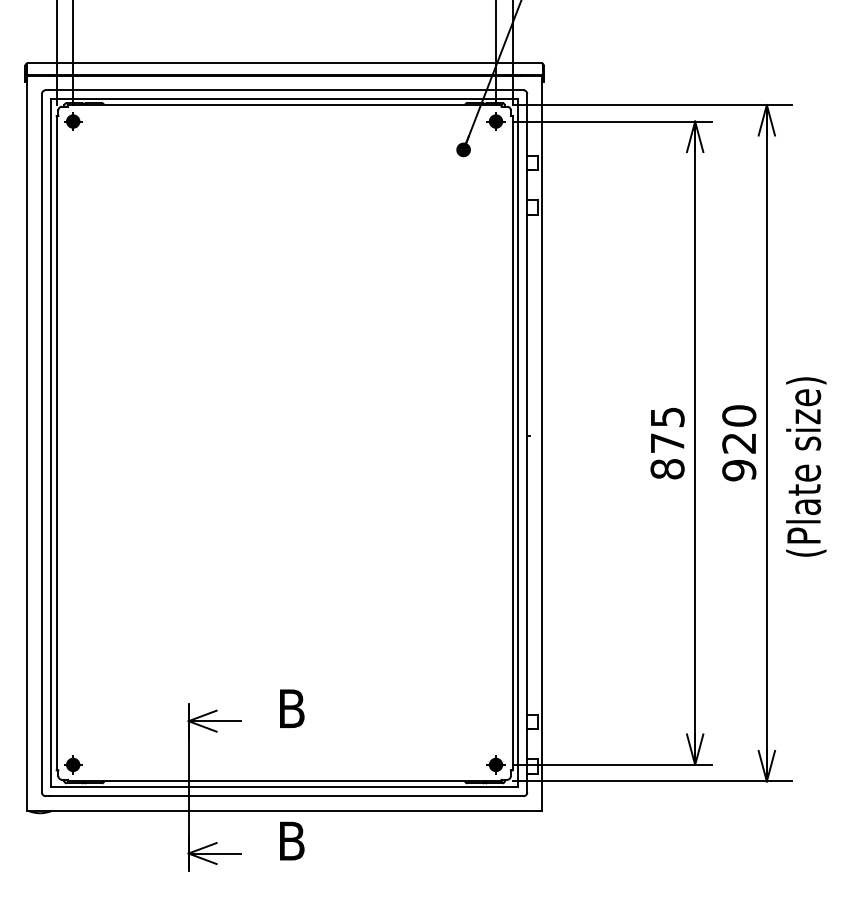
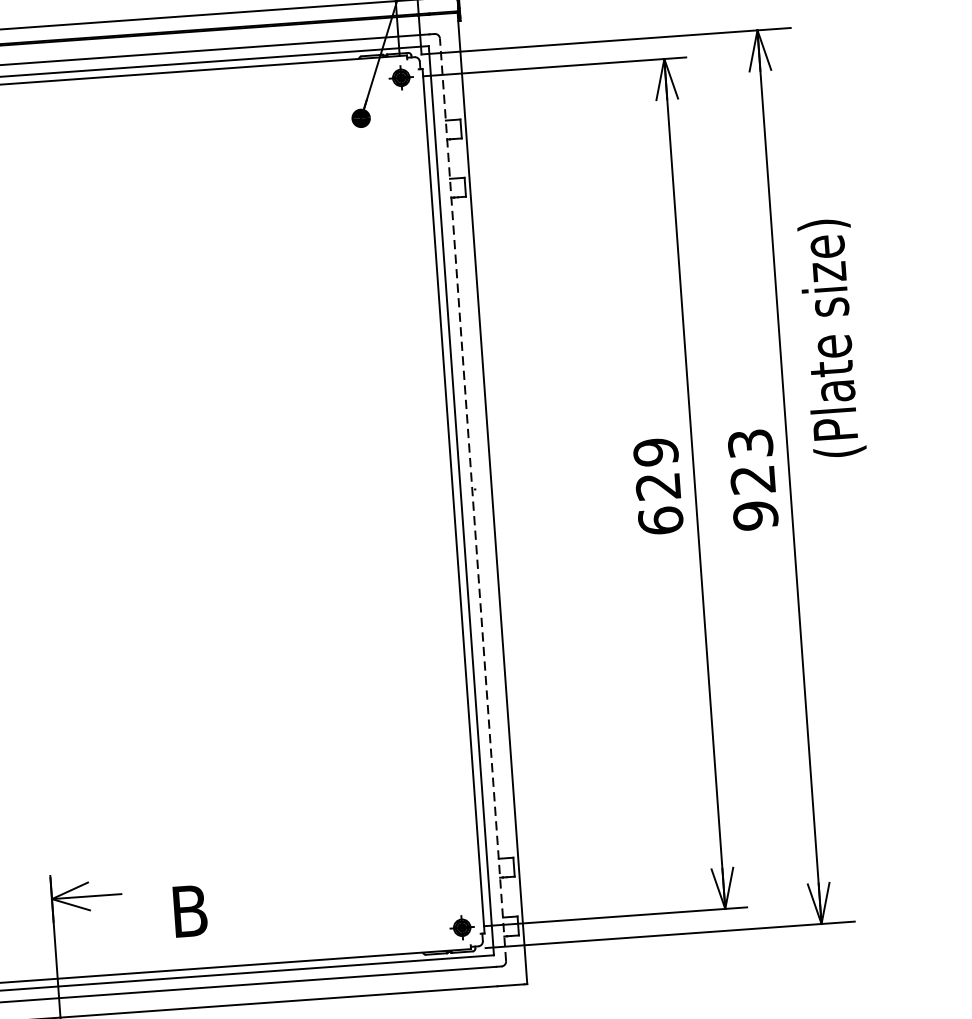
text: (739, 415) -> (750, 443), 920 -> 923
line: (527, 442) -> (473, 498), solid -> dashed
text: (667, 443) -> (658, 486), 875 -> 629
text: (806, 466) -> (832, 337), moved
text: (292, 708) -> (190, 910), moved

